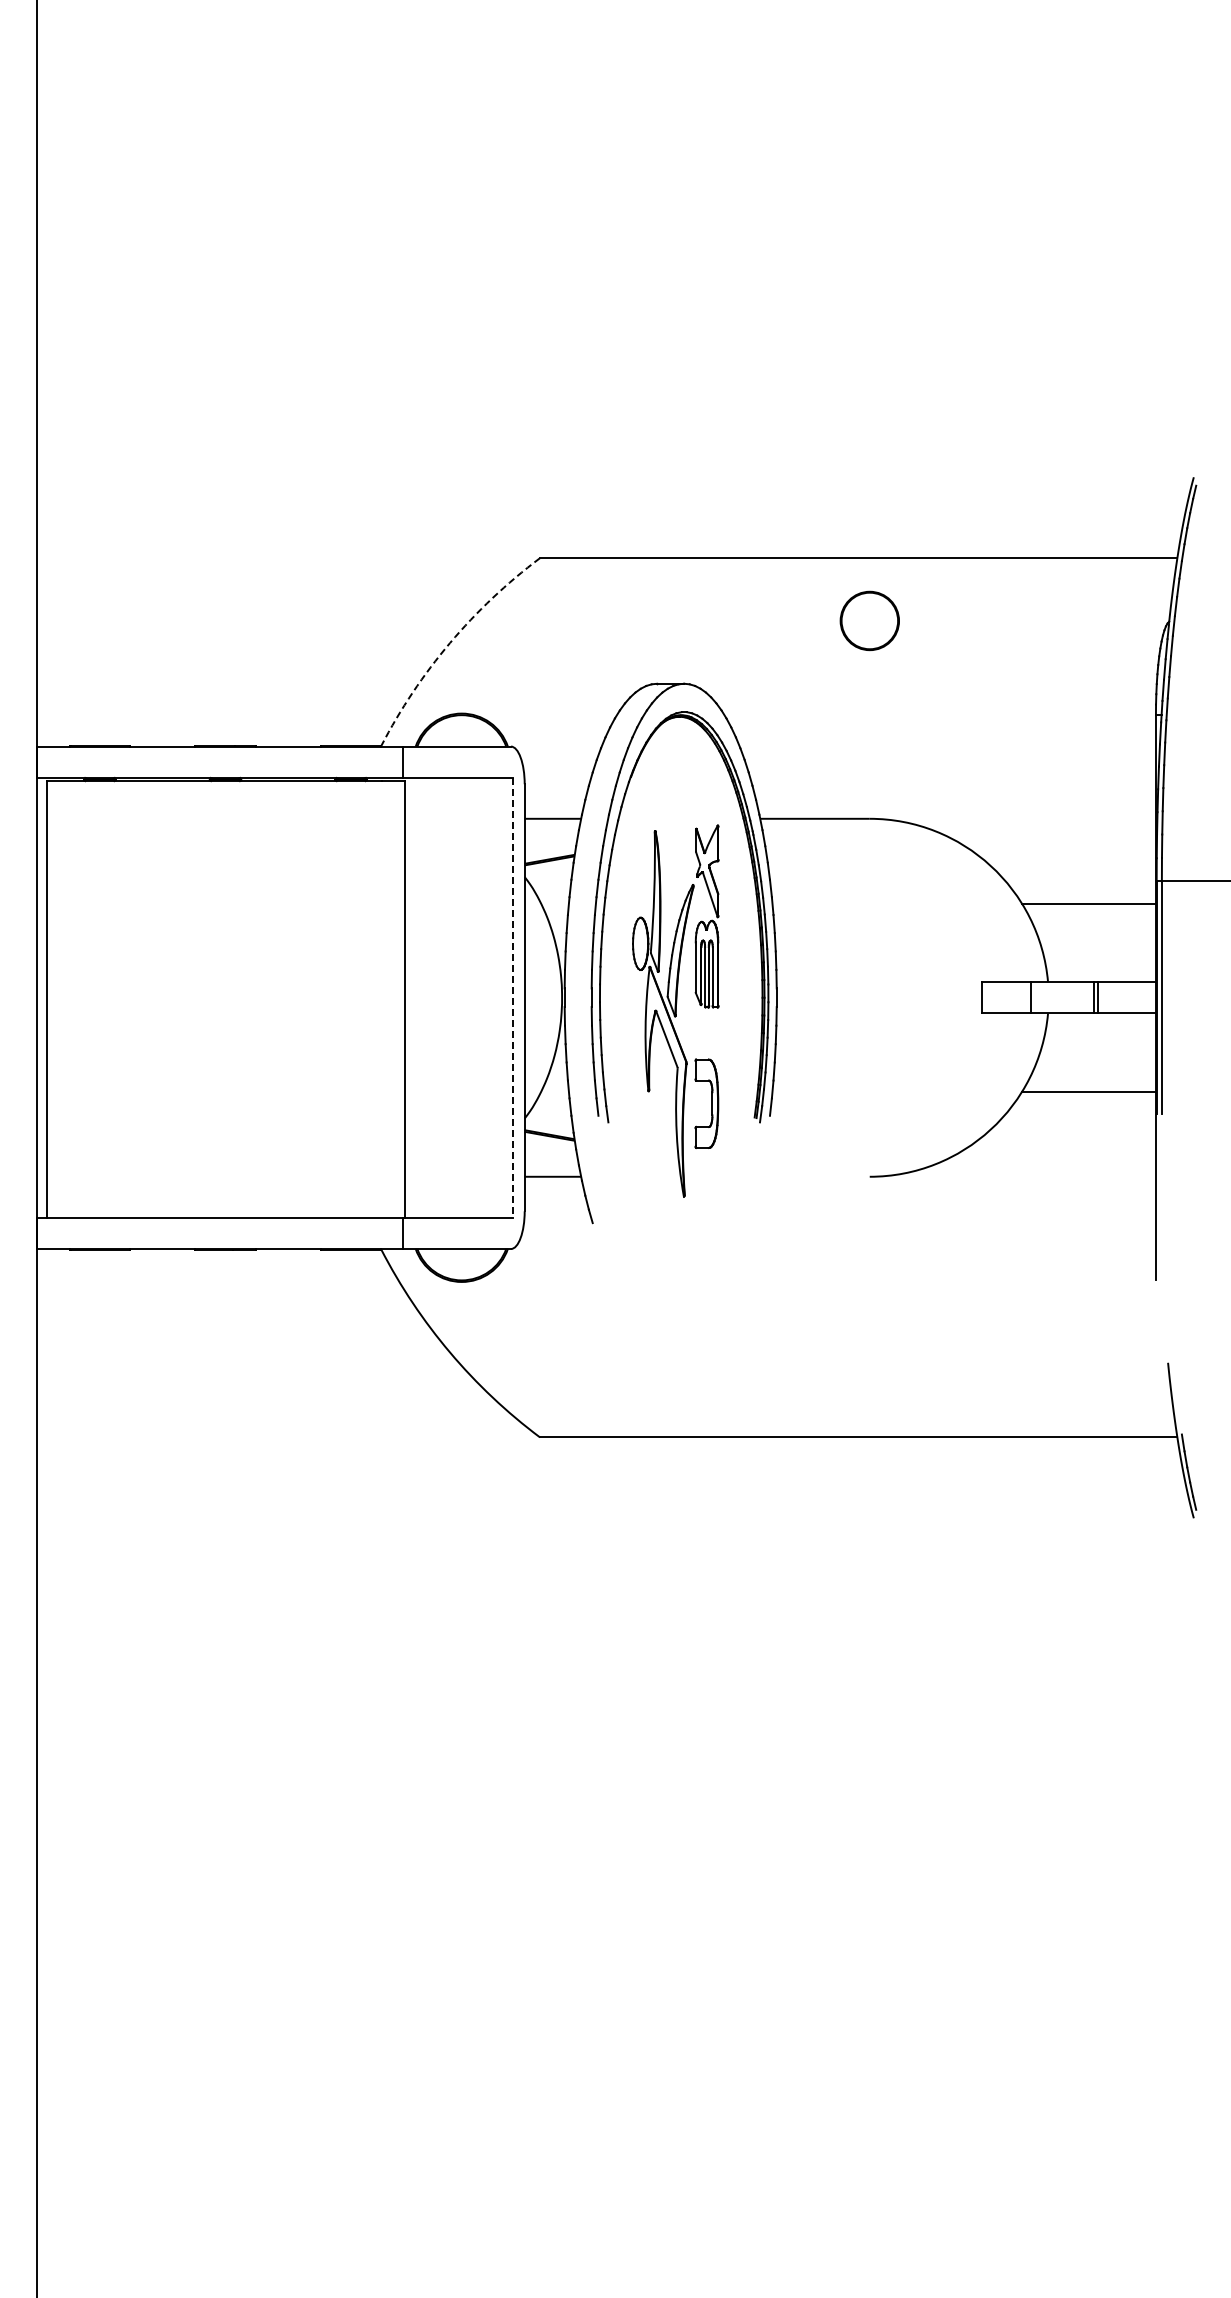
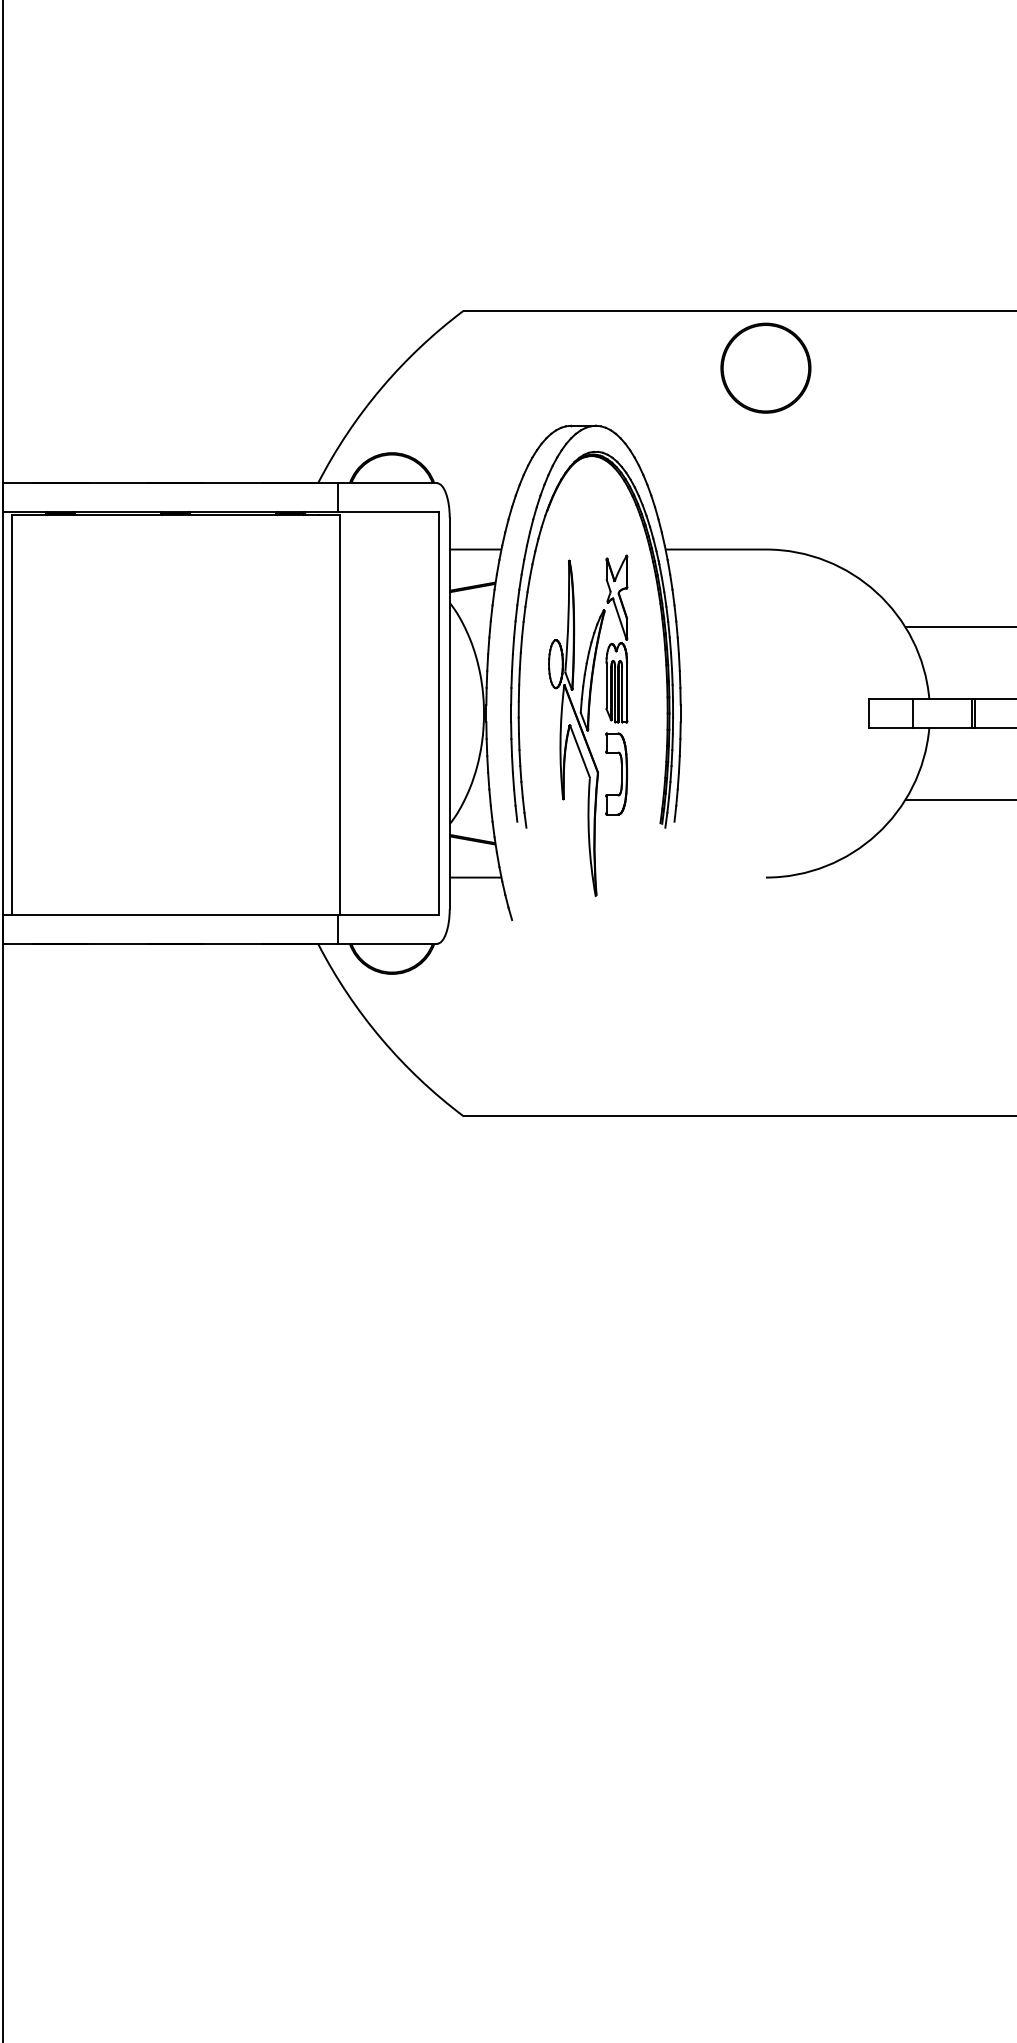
part: (869, 620) -> (765, 367), size x1.67
arc: (450, 643) -> (381, 388), dashed -> solid
line: (513, 997) -> (439, 713), dashed -> solid
part: (706, 1103) -> (616, 773), moved

